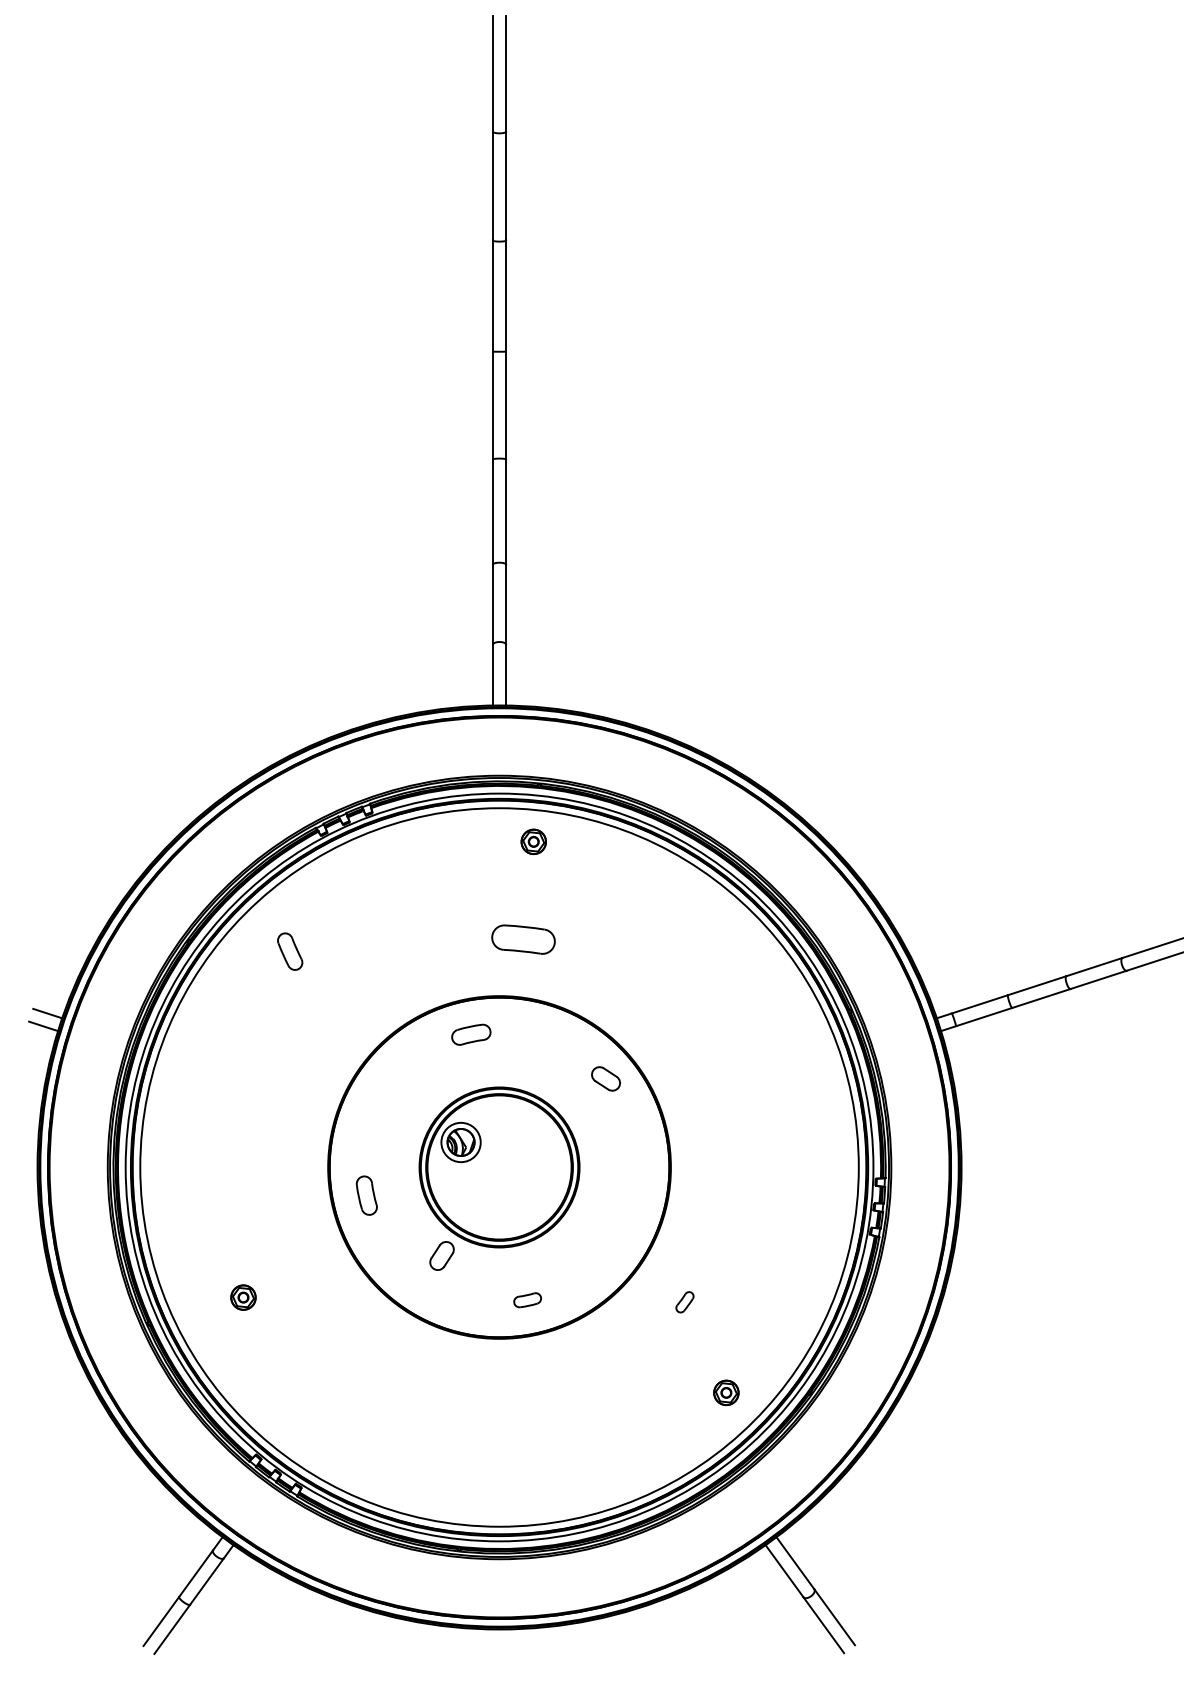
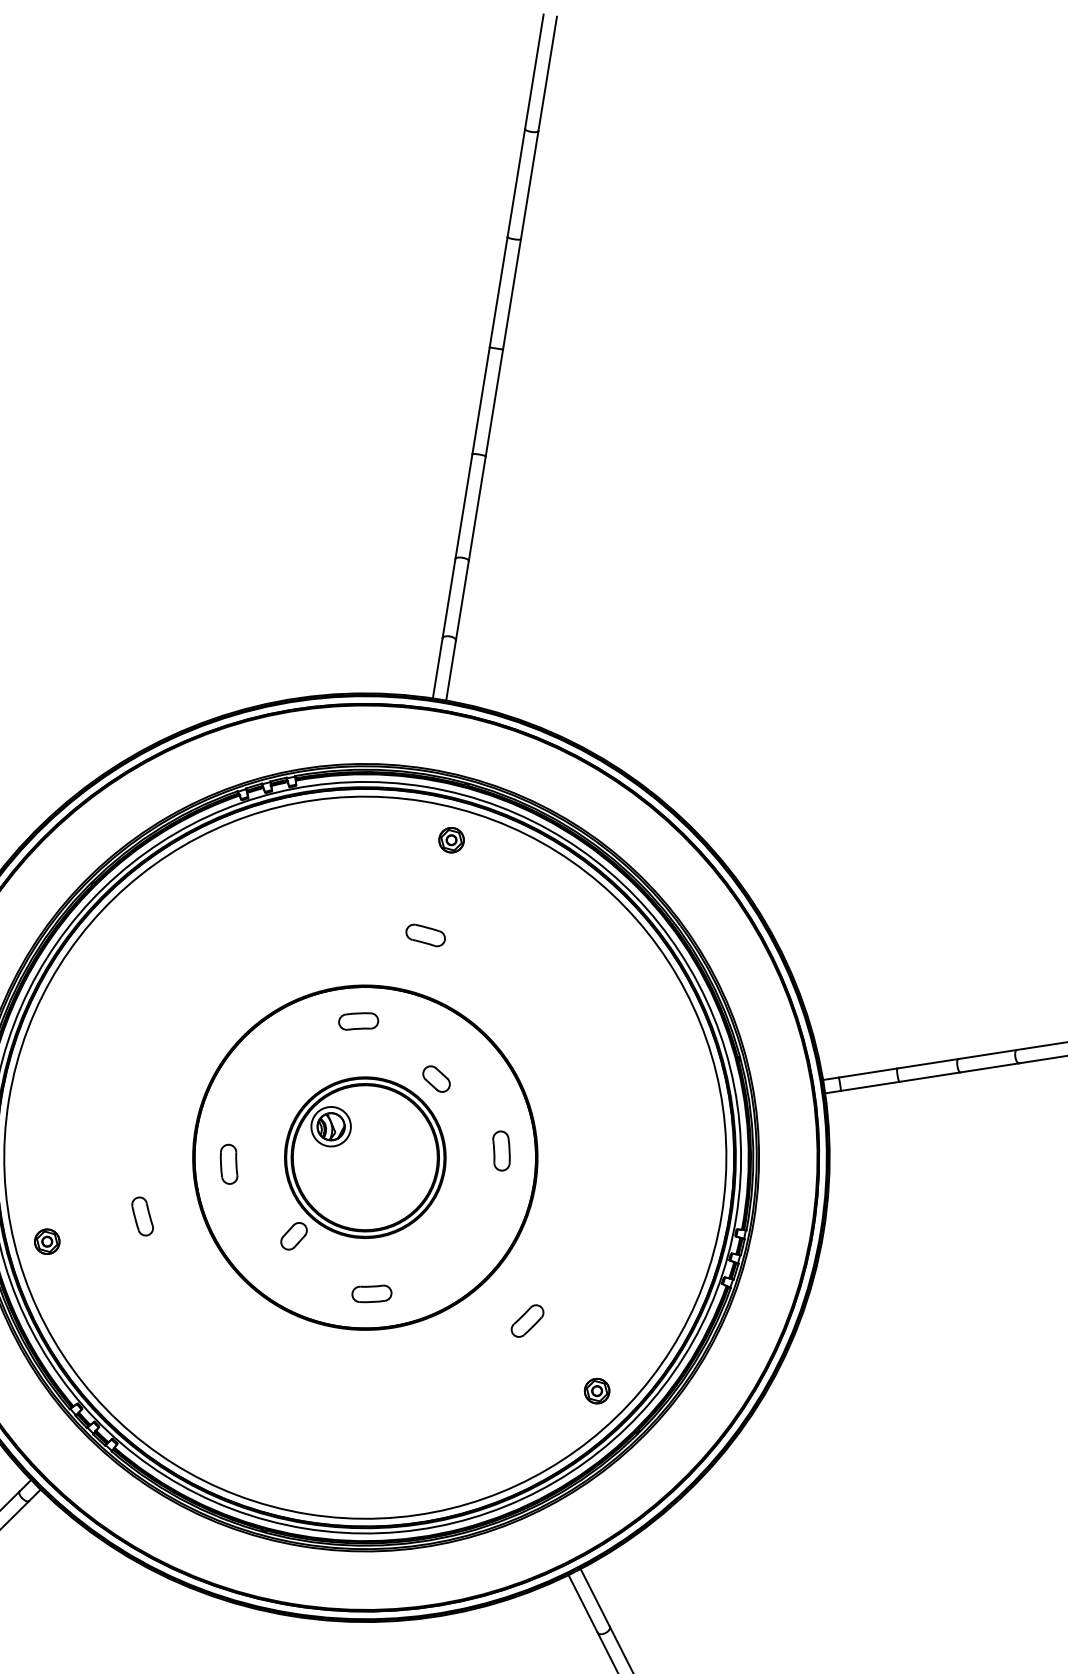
part: (523, 939) -> (425, 935), size x0.62
part: (290, 951) -> (143, 1216), moved
part: (605, 1078) -> (436, 1078), moved
part: (632, 1139) -> (501, 1151), added
part: (243, 1297) -> (47, 1241), moved
part: (527, 1300) -> (371, 1294), size x1.43
part: (684, 1302) -> (527, 1321), size x1.67
part: (726, 1392) -> (597, 1390), moved

